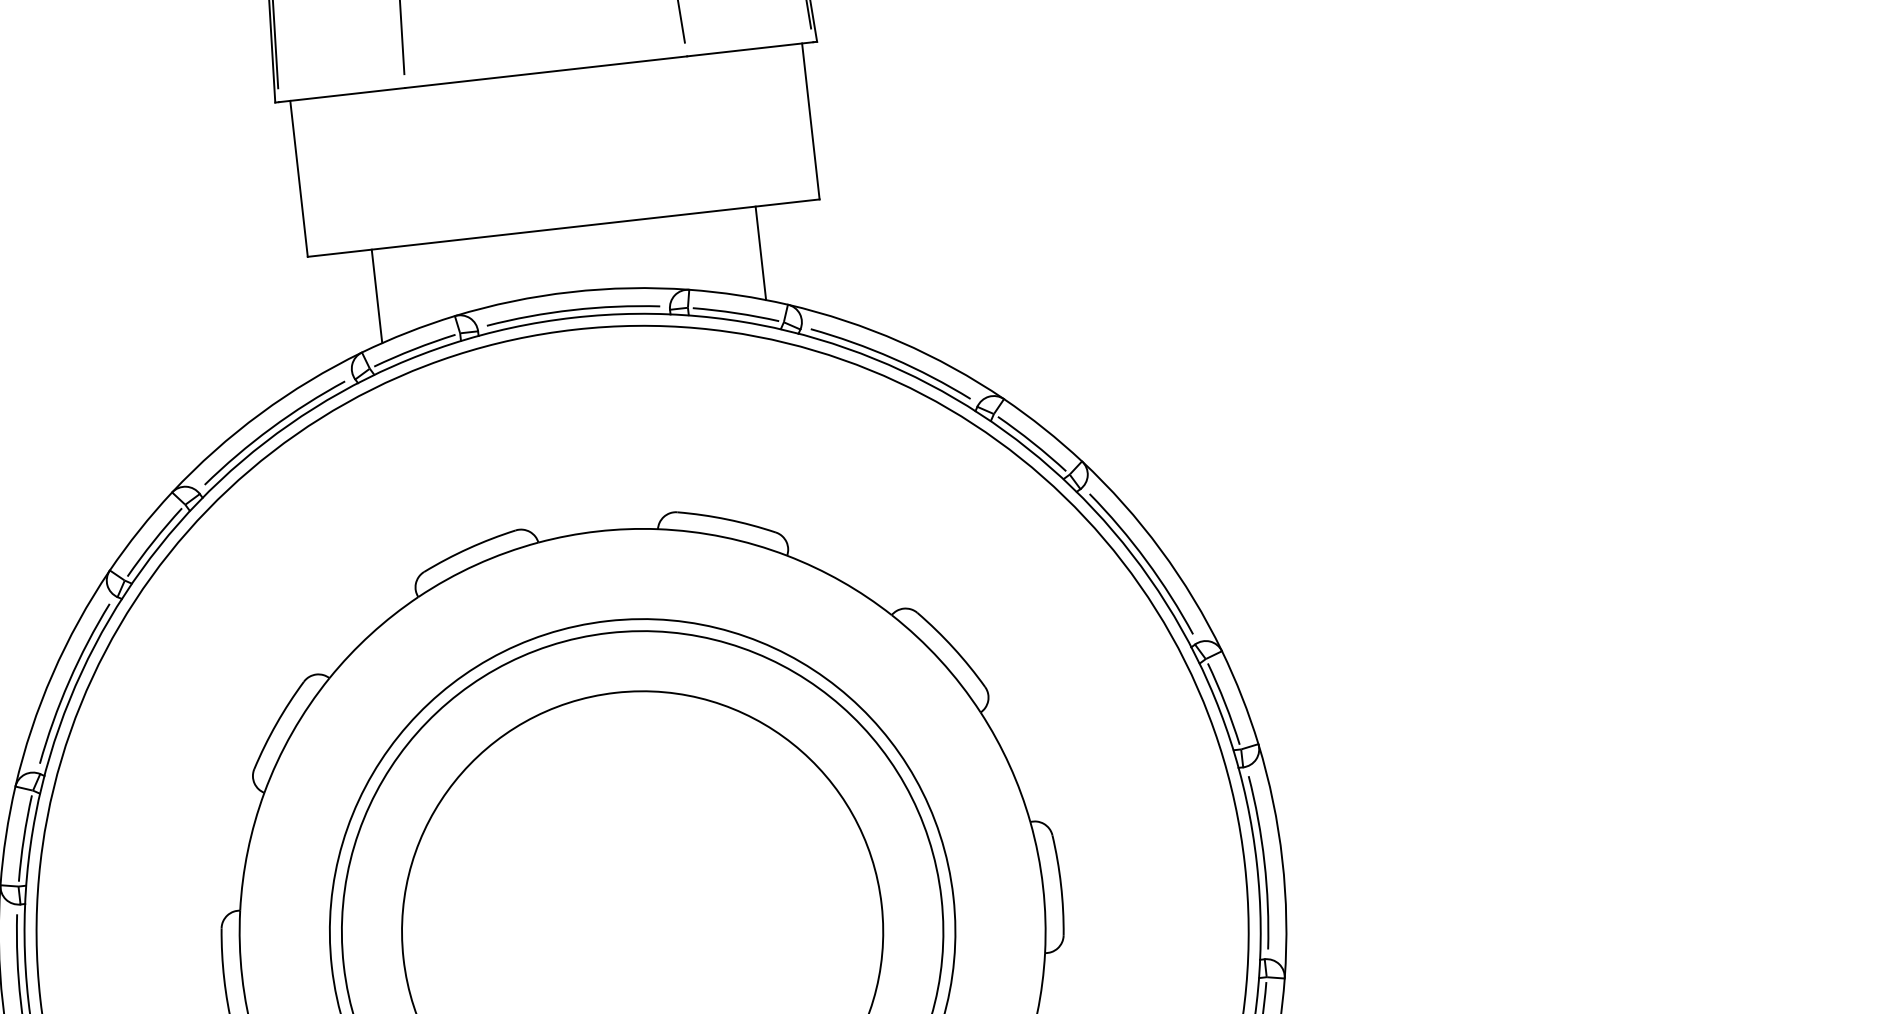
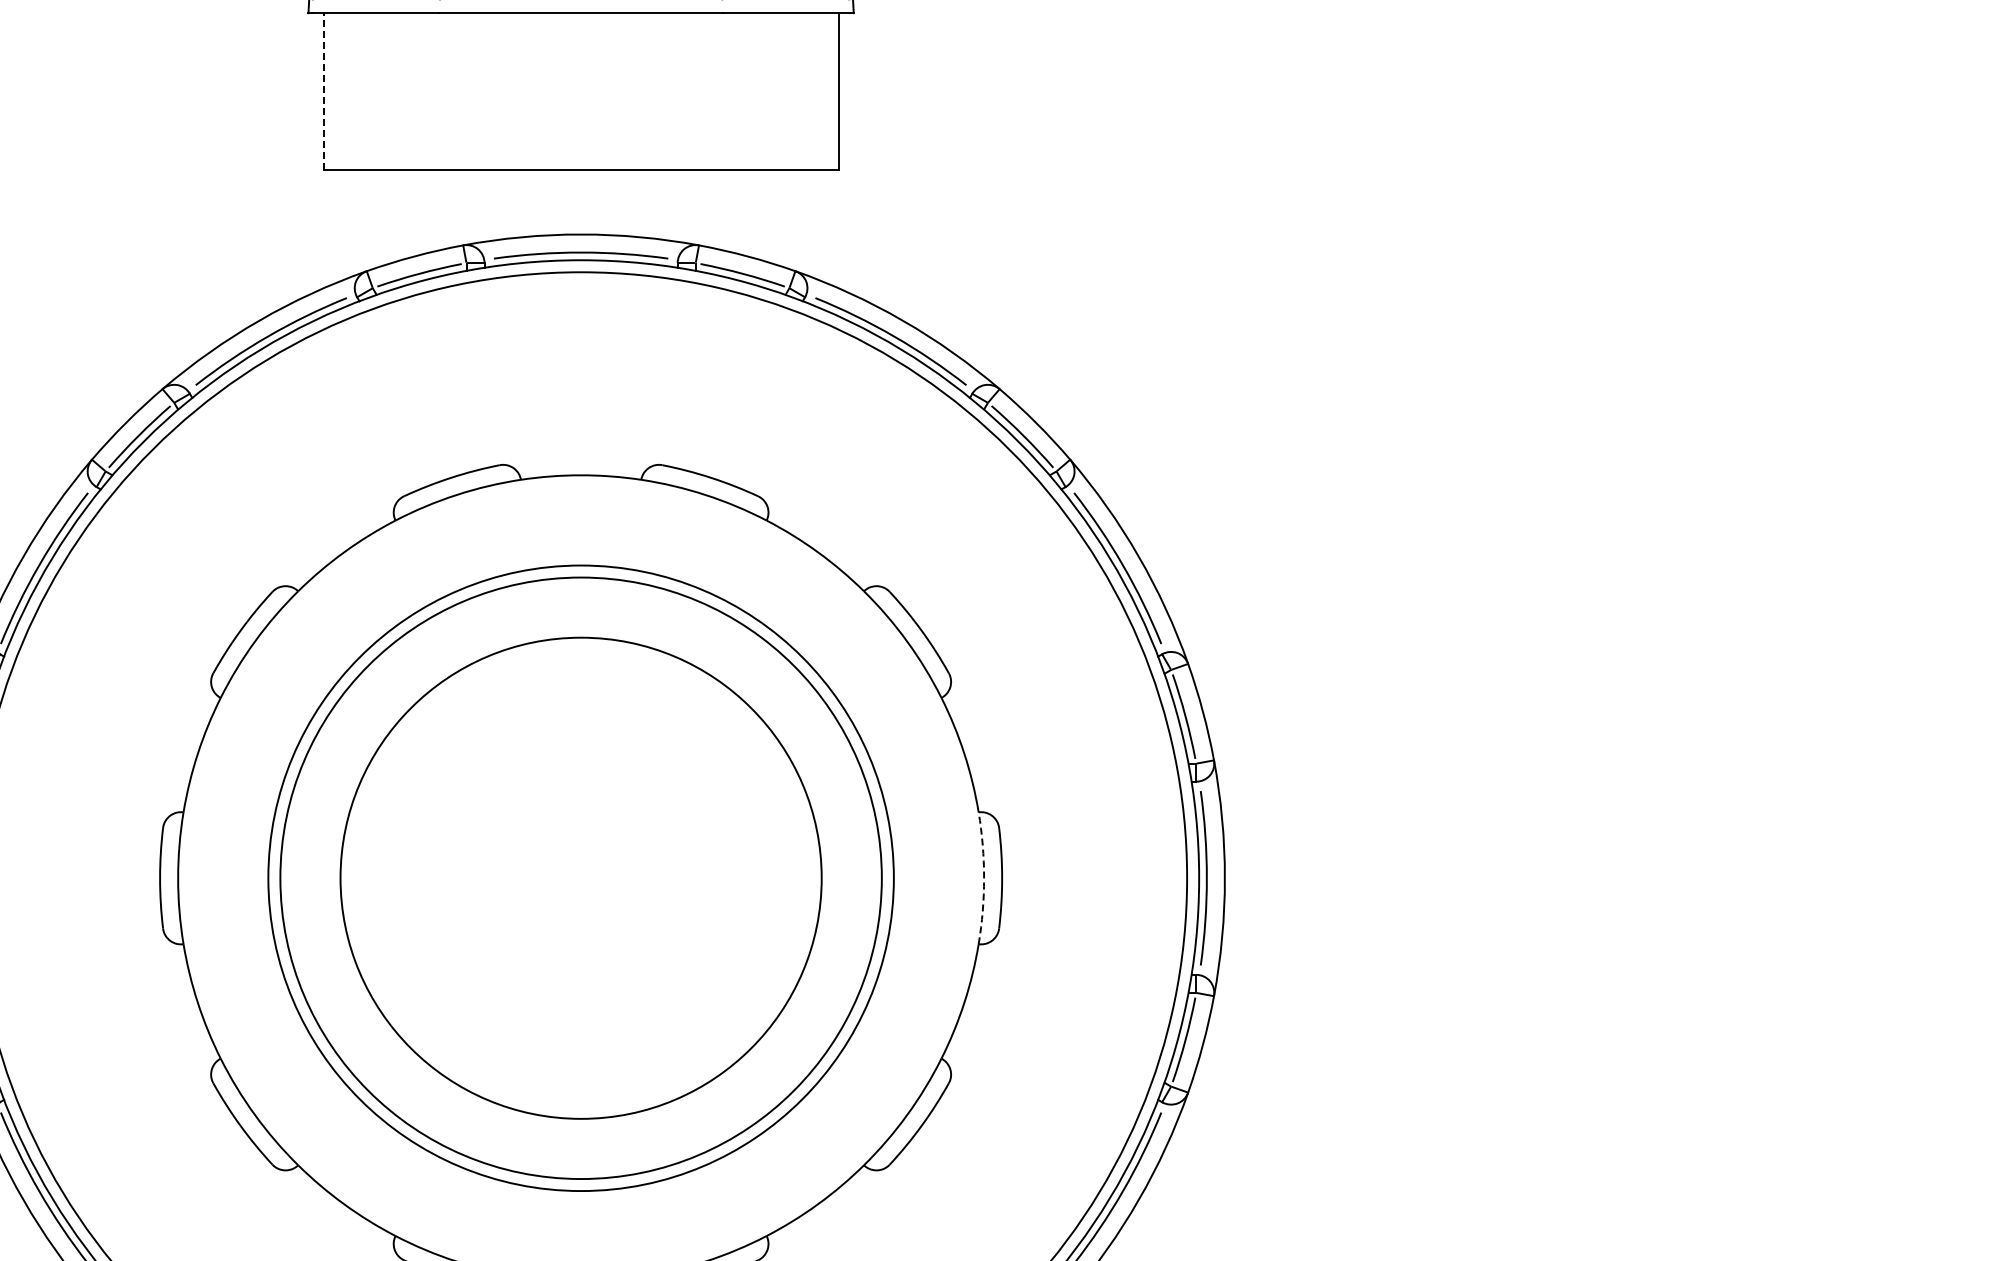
line: (298, 178) -> (323, 91), solid -> dashed
line: (761, 253) -> (774, 217), removed
line: (376, 296) -> (387, 217), removed
arc: (1043, 887) -> (984, 878), solid -> dashed

